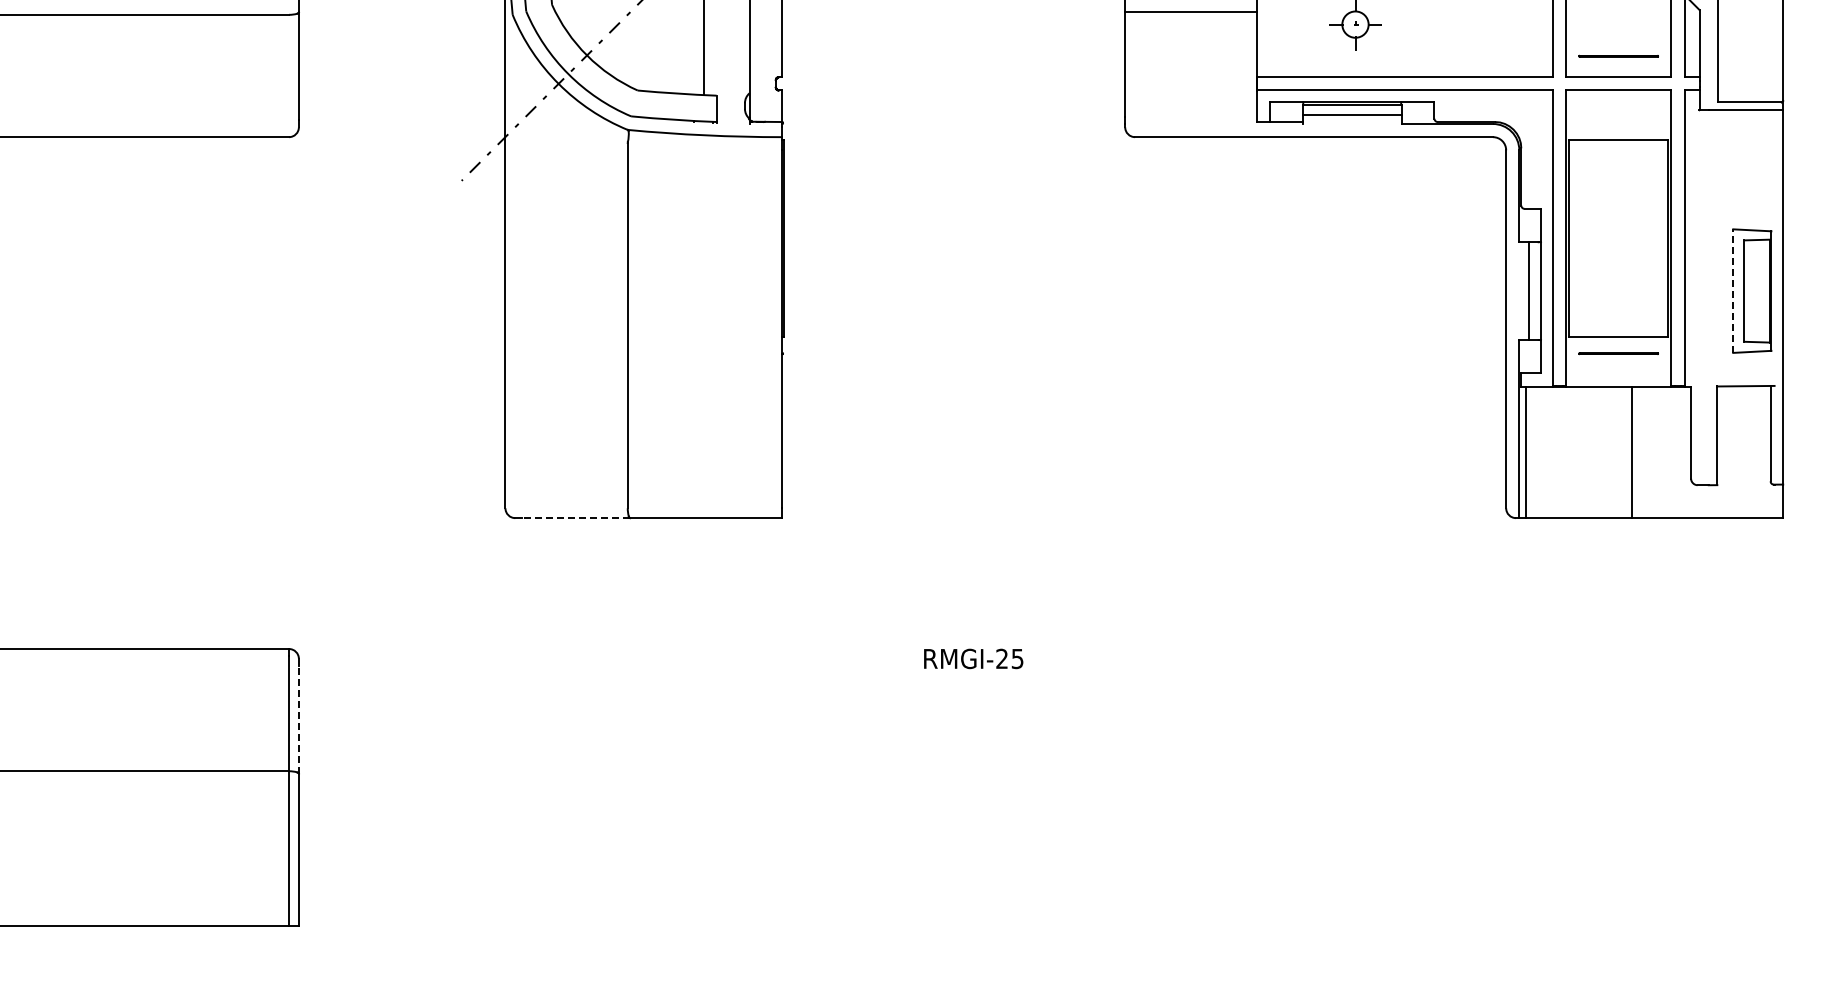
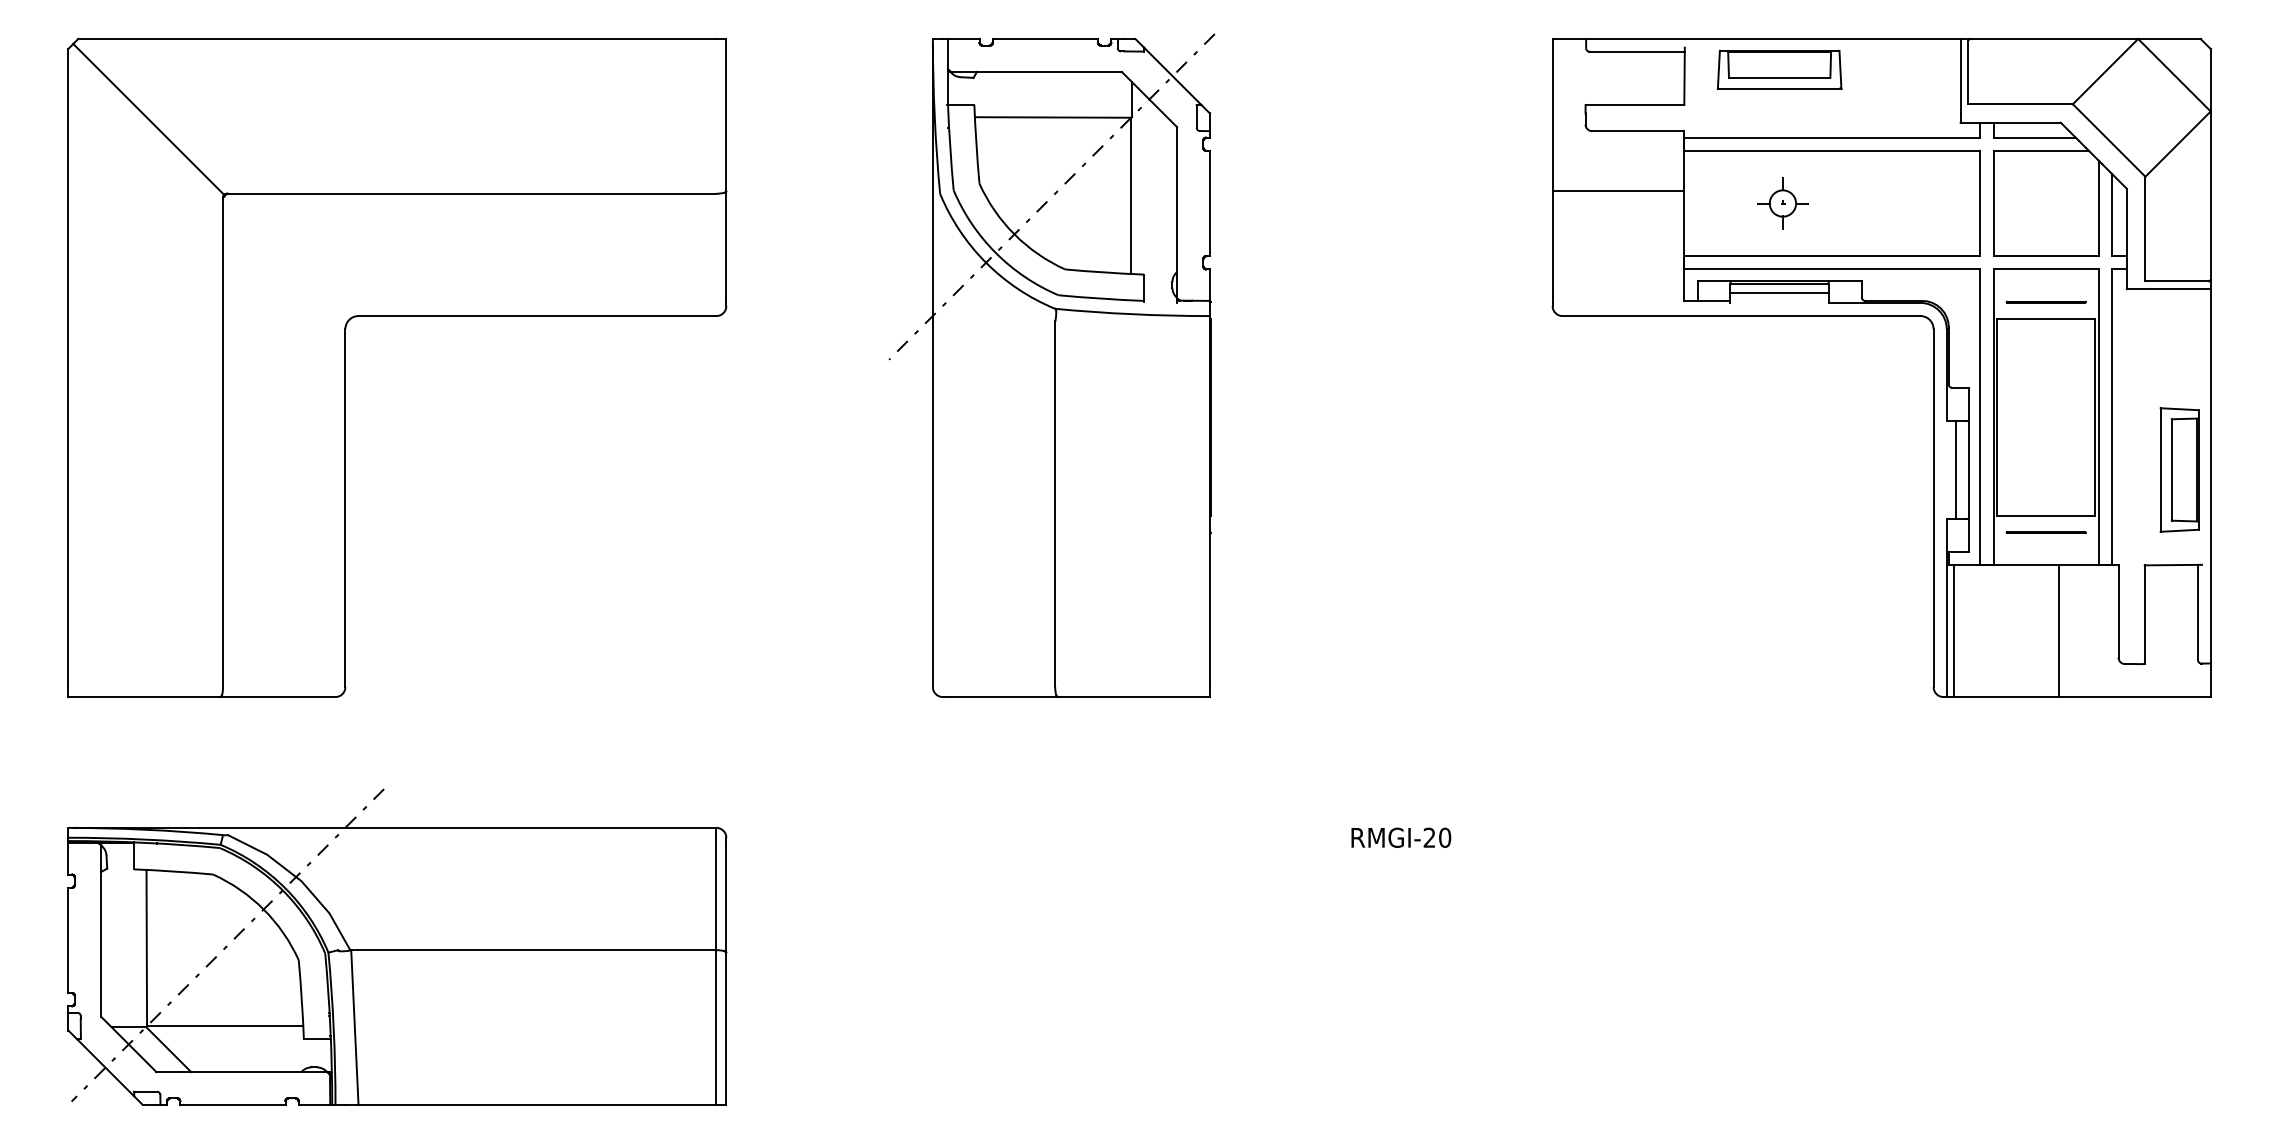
line: (1618, 55) -> (2045, 301), moved
line: (1733, 291) -> (2160, 470), dashed -> solid
line: (576, 518) -> (1003, 697), dashed -> solid
text: (1018, 658) -> (1445, 837), RMGI-25 -> RMGI-20
line: (299, 719) -> (726, 898), dashed -> solid

